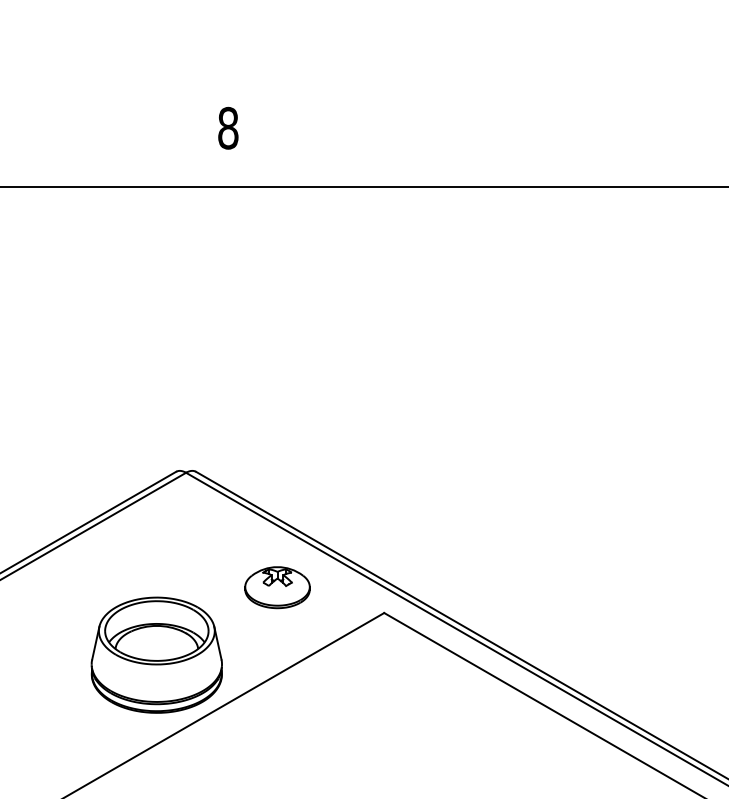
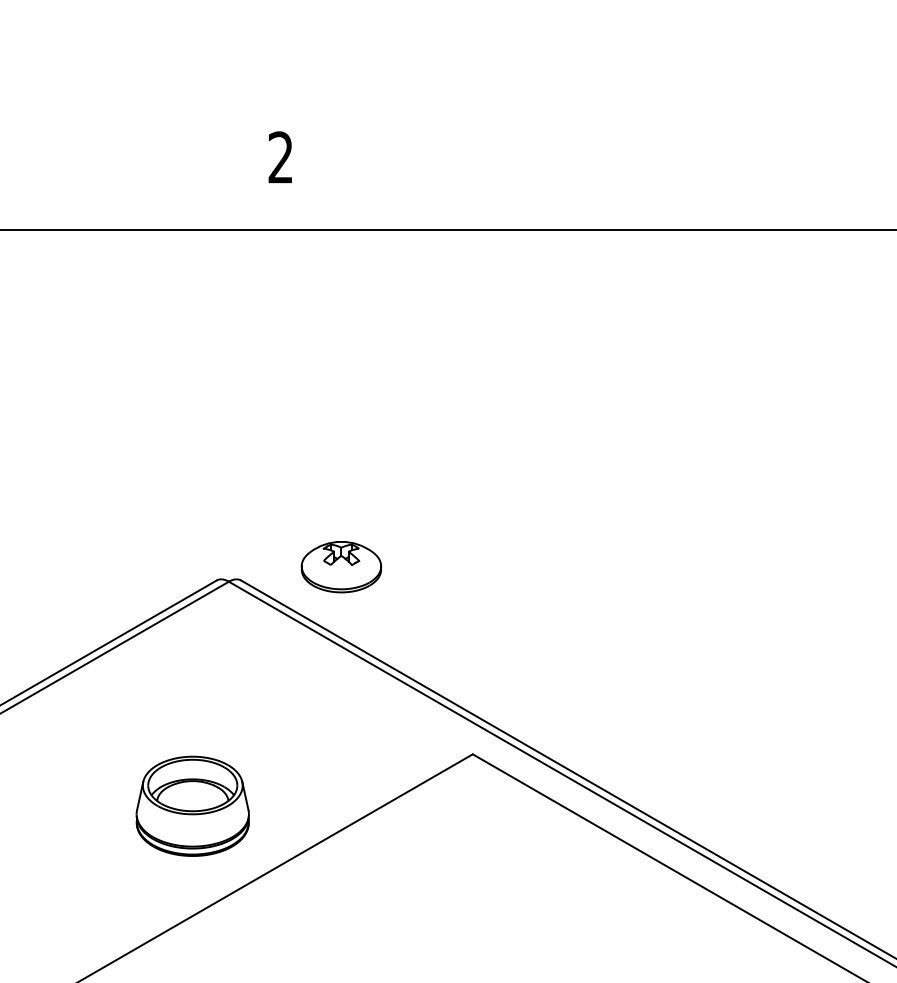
text: (228, 128) -> (280, 157), 8 -> 2
part: (277, 587) -> (341, 567), moved
part: (156, 655) -> (192, 806), size x0.7

